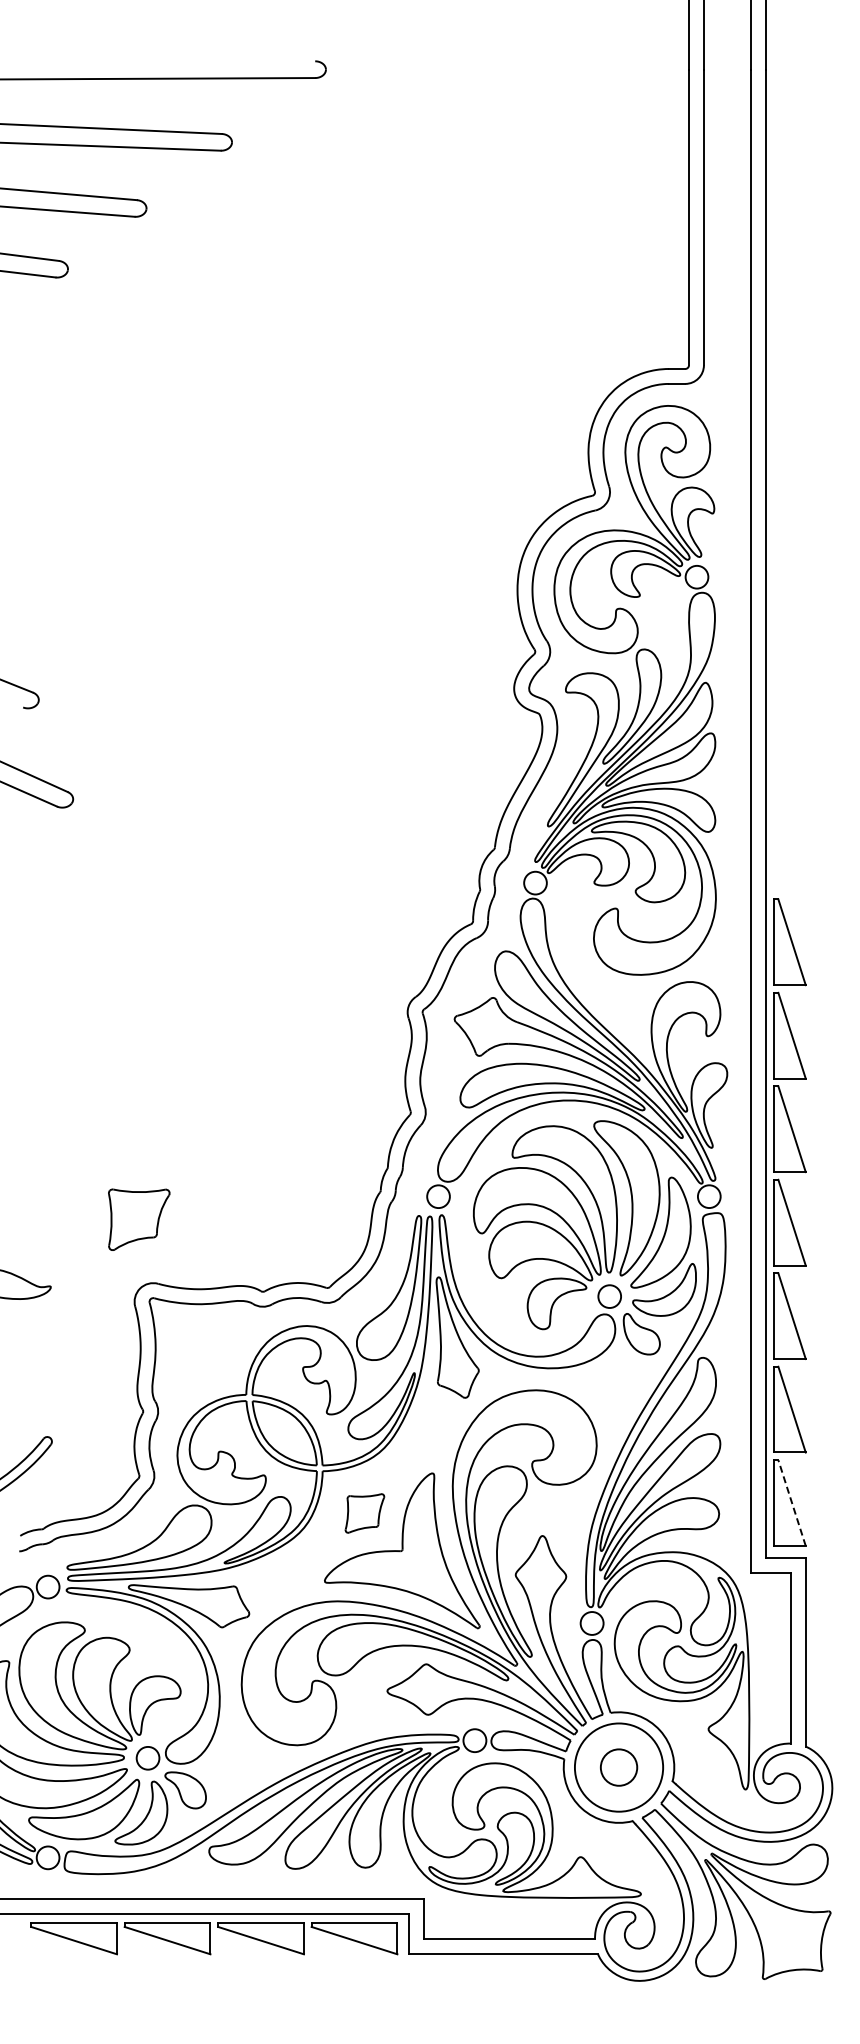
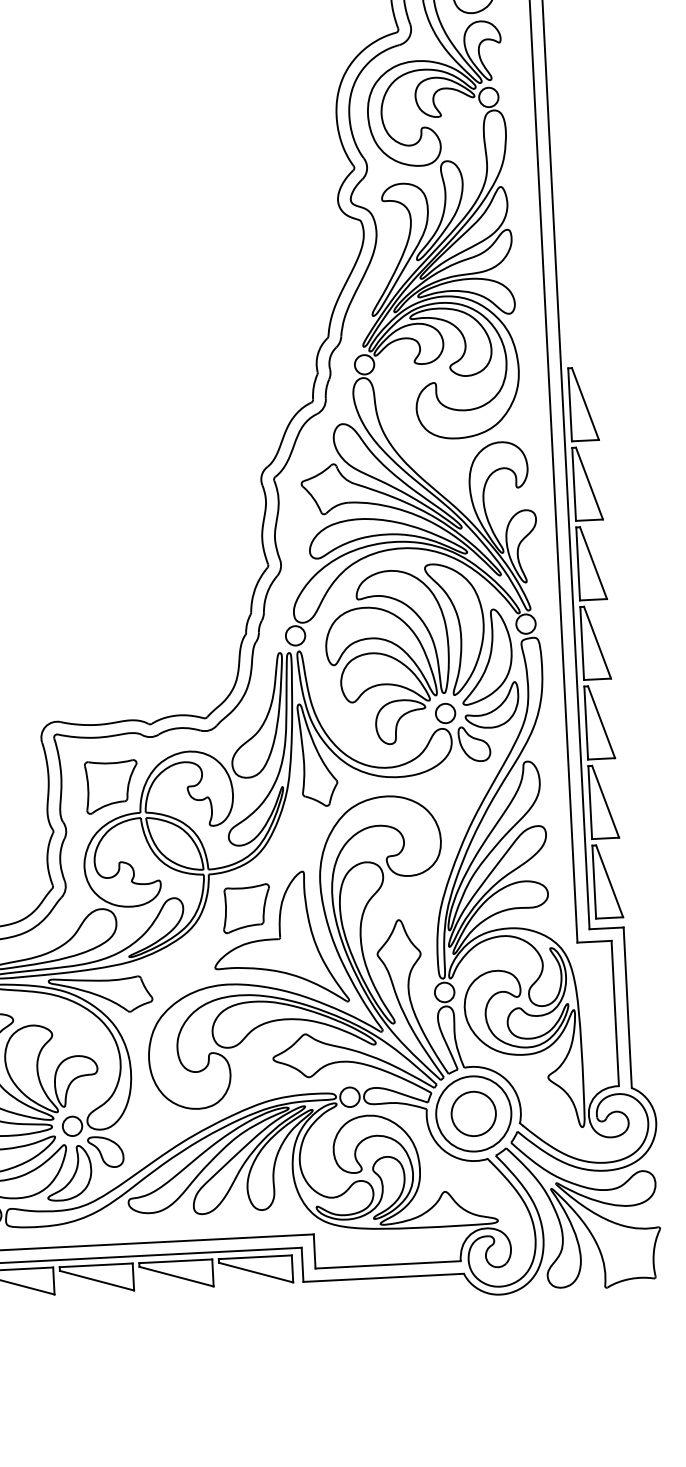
part: (139, 1219) -> (112, 786), moved
line: (791, 1502) -> (609, 880), dashed -> solid
part: (364, 1513) -> (246, 908), size x1.43
circle: (619, 1767) -> (474, 1113), size x1.43

